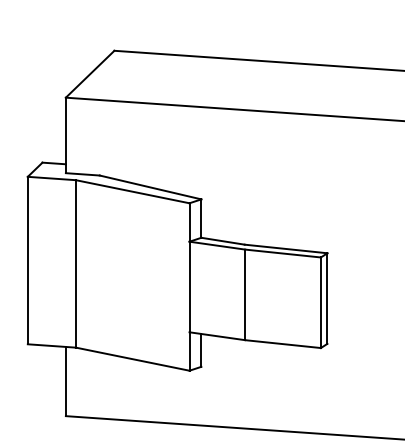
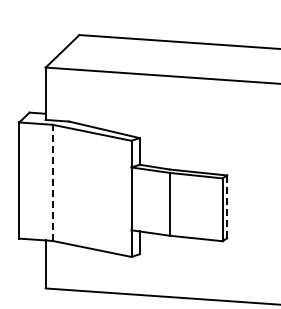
line: (75, 263) -> (52, 182), solid -> dashed
line: (327, 297) -> (227, 206), solid -> dashed

